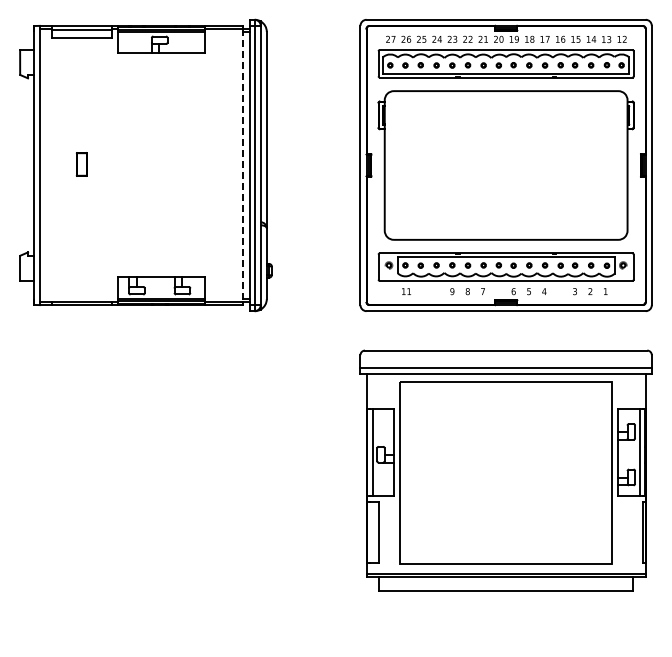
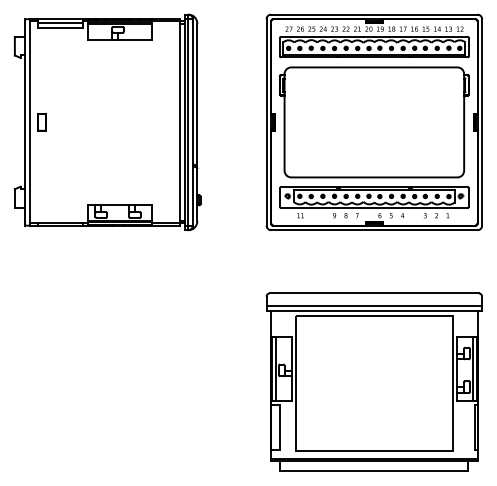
part: (81, 164) -> (41, 122), moved
line: (243, 165) -> (180, 122), dashed -> solid
part: (505, 470) -> (373, 382), moved

